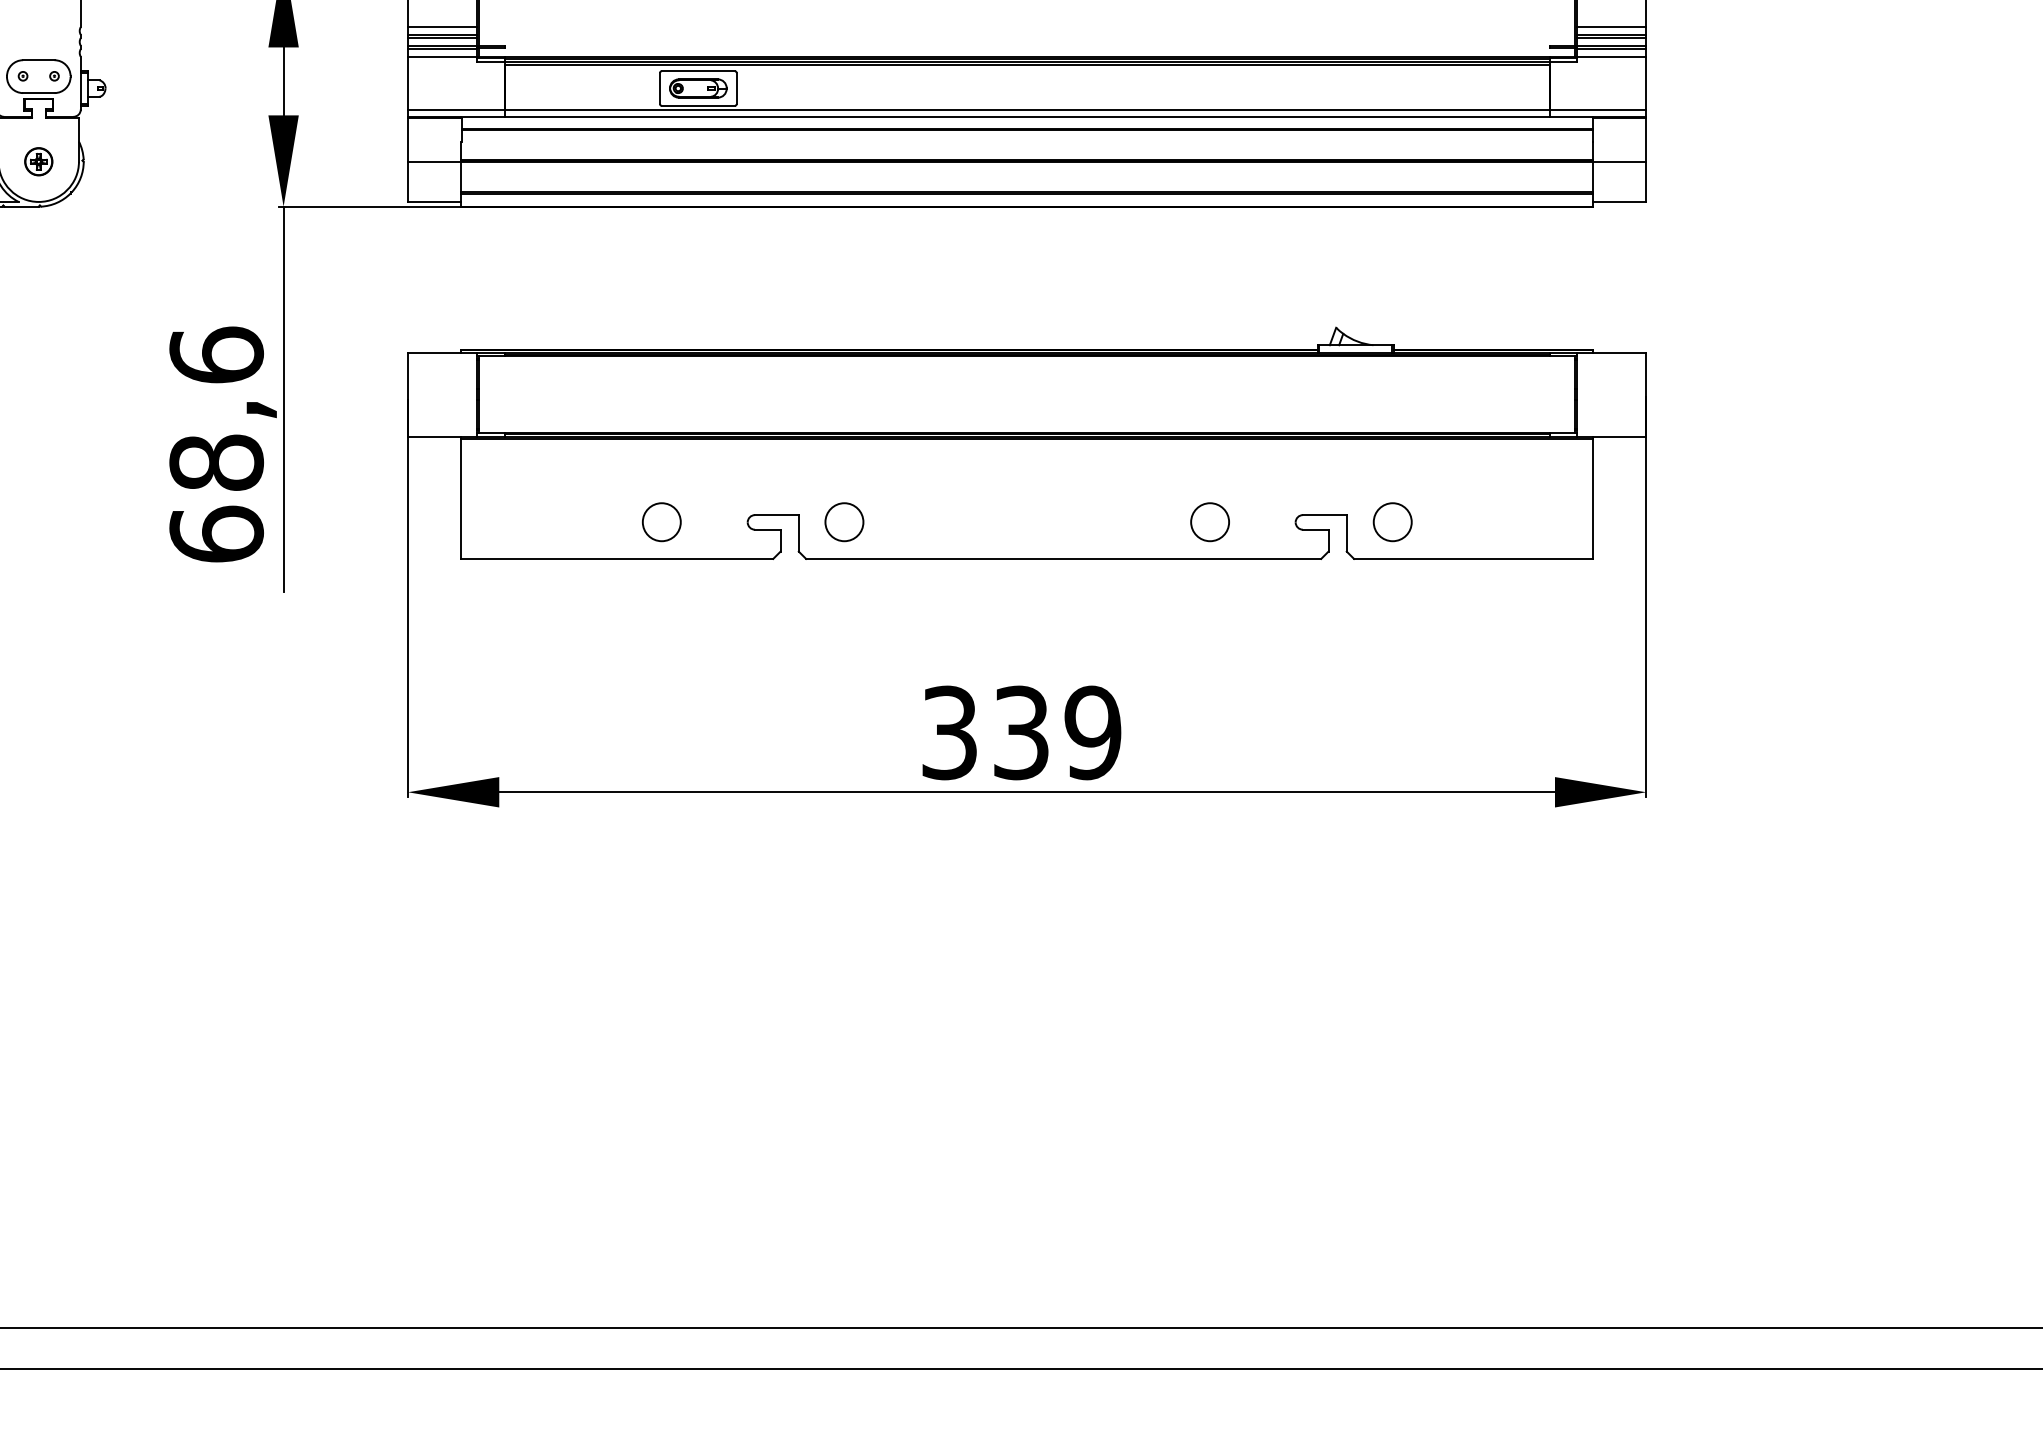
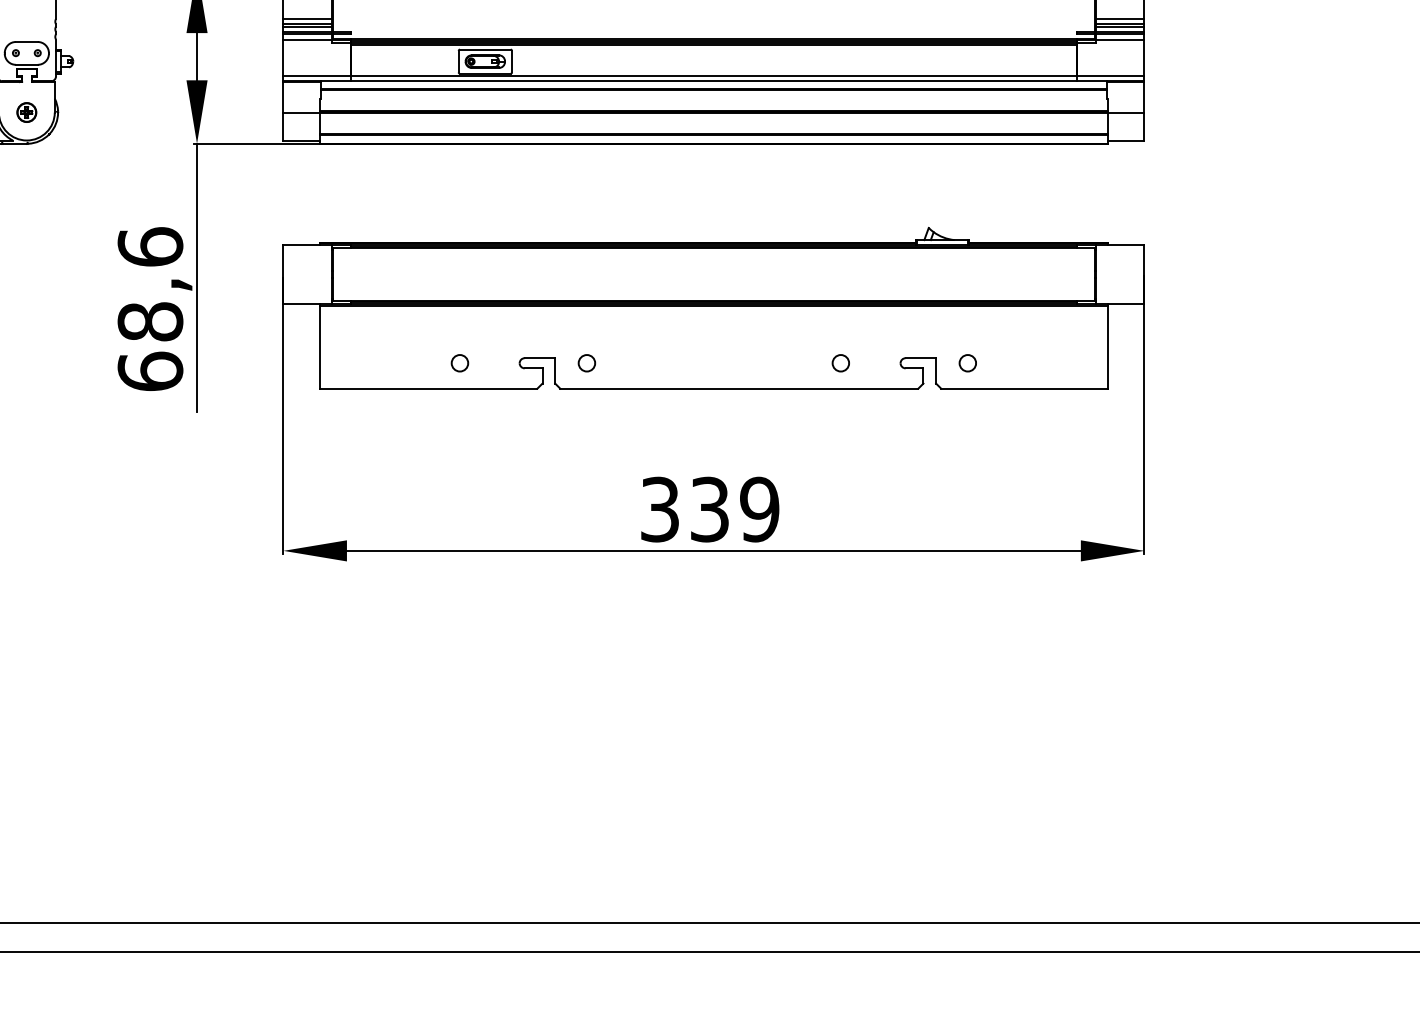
circle: (661, 522) -> (459, 363), size x0.62
circle: (843, 522) -> (586, 363), size x0.62
circle: (1209, 522) -> (840, 363), size x0.62
circle: (1391, 522) -> (967, 363), size x0.62

